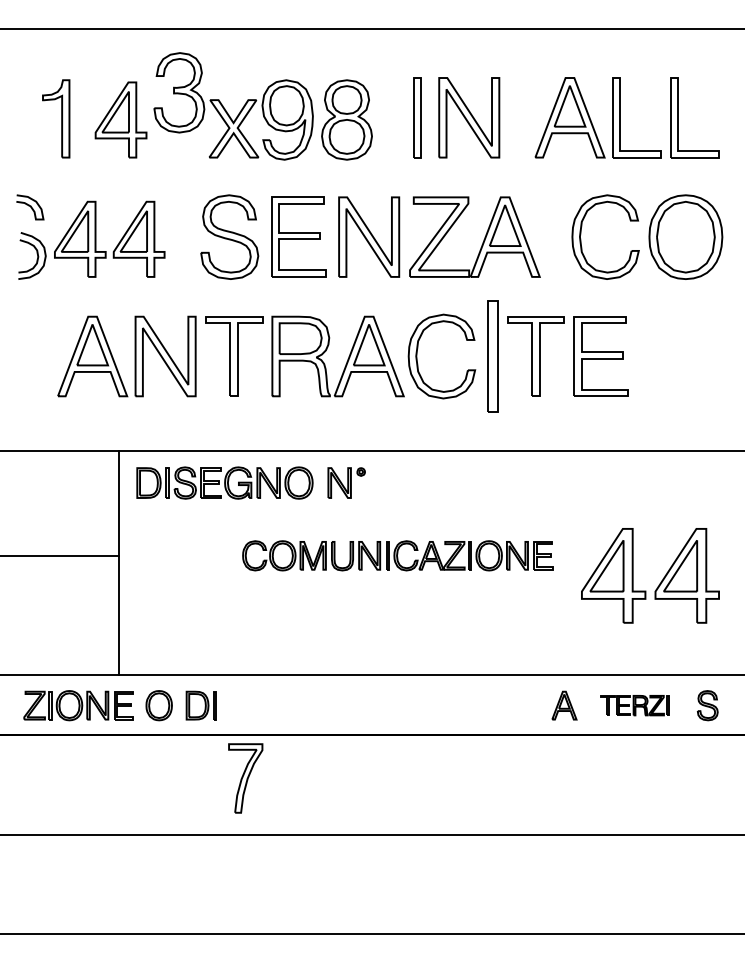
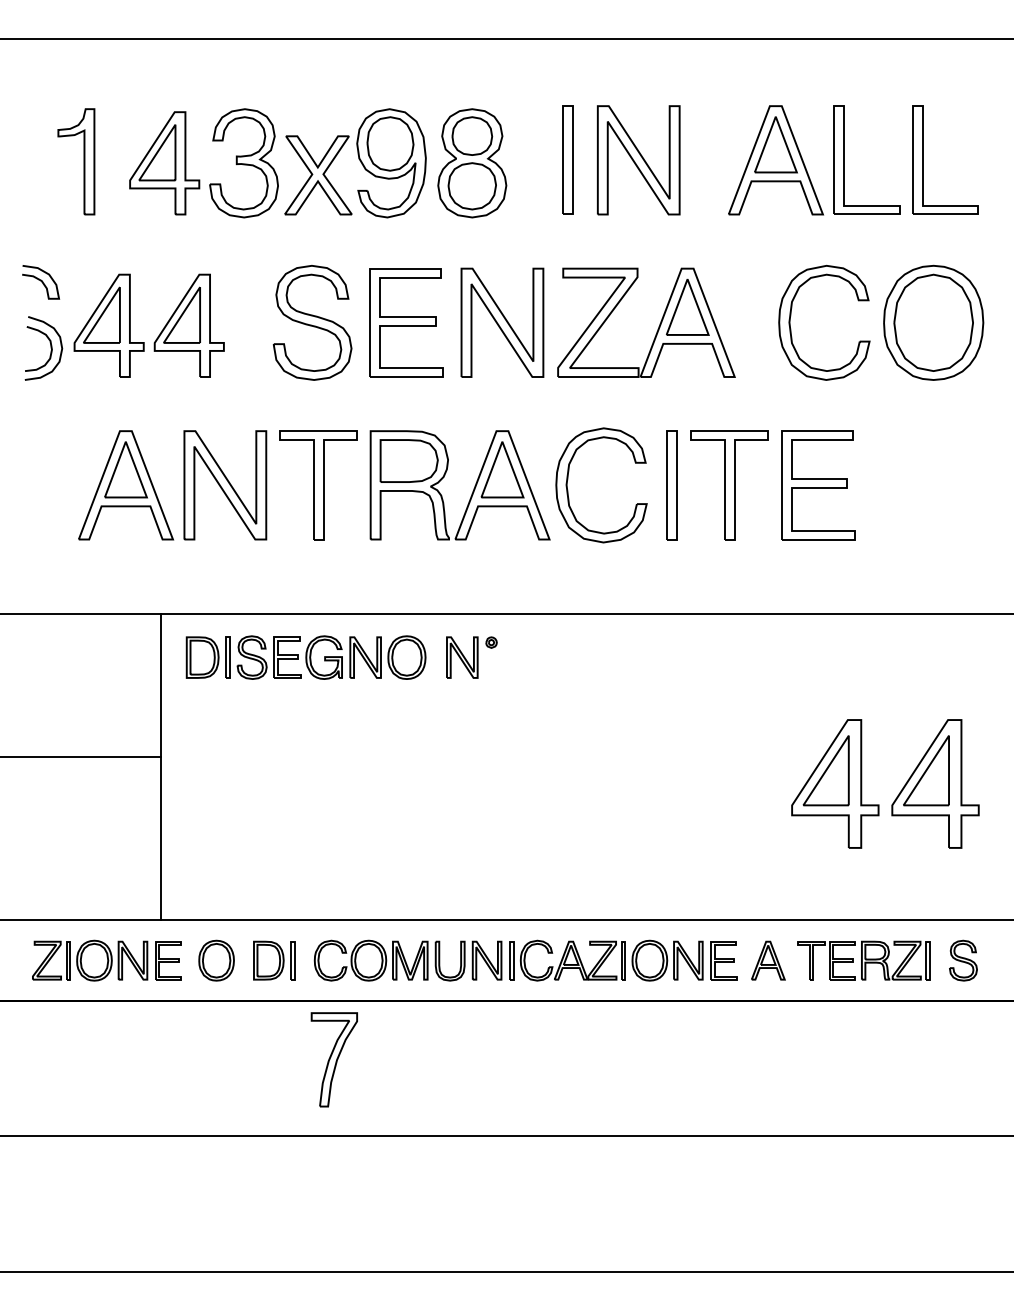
part: (178, 92) -> (243, 163), moved
part: (493, 356) -> (671, 485), size x0.71
part: (397, 555) -> (525, 960), moved
part: (634, 705) -> (863, 960), size x1.43

